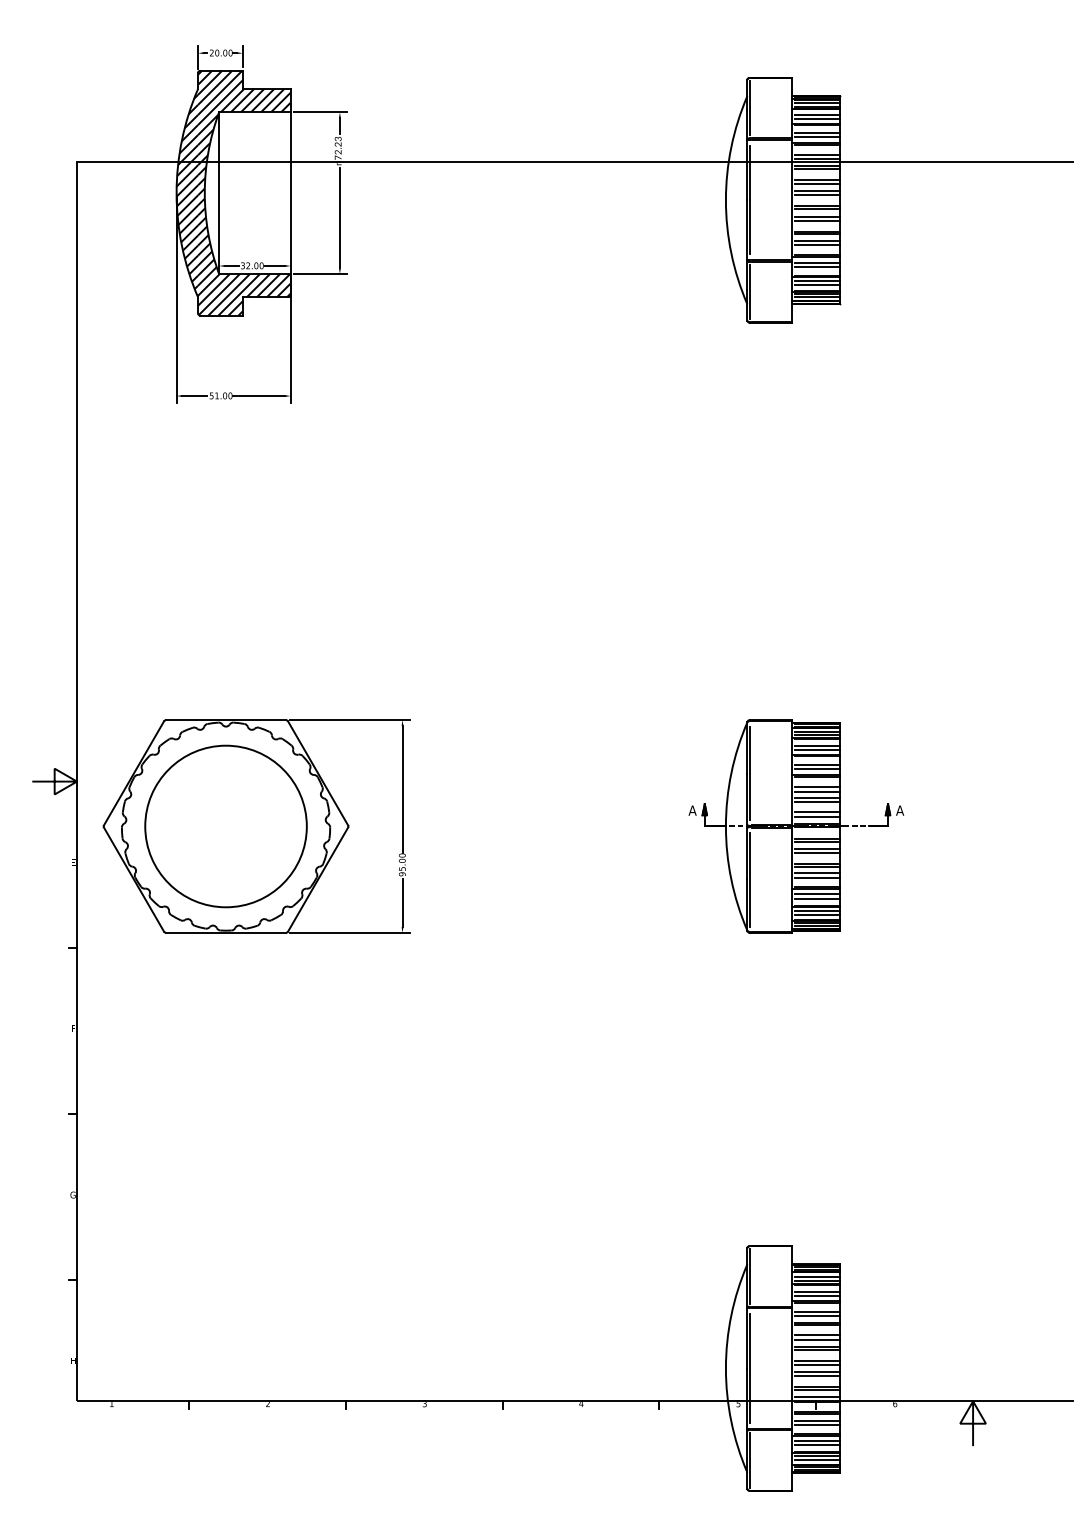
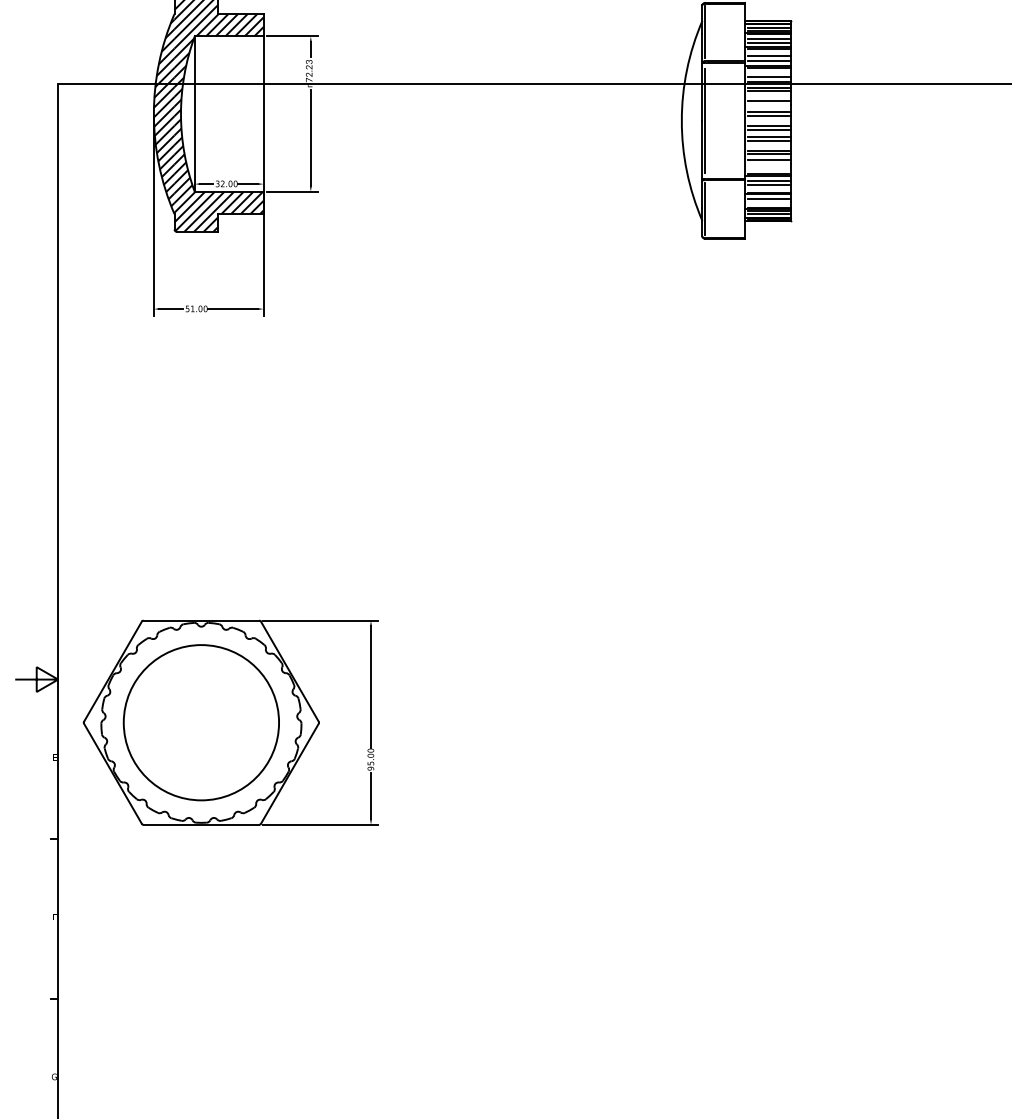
line: (815, 183) -> (767, 104), removed
line: (815, 245) -> (767, 164), removed
line: (815, 285) -> (767, 202), removed
part: (796, 826) -> (749, 722), removed

